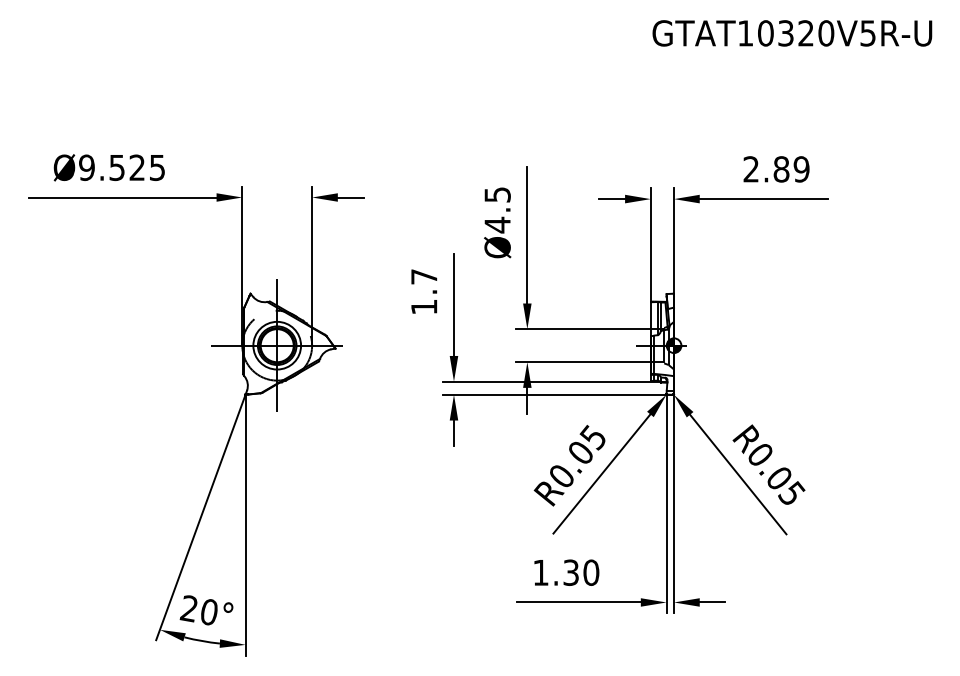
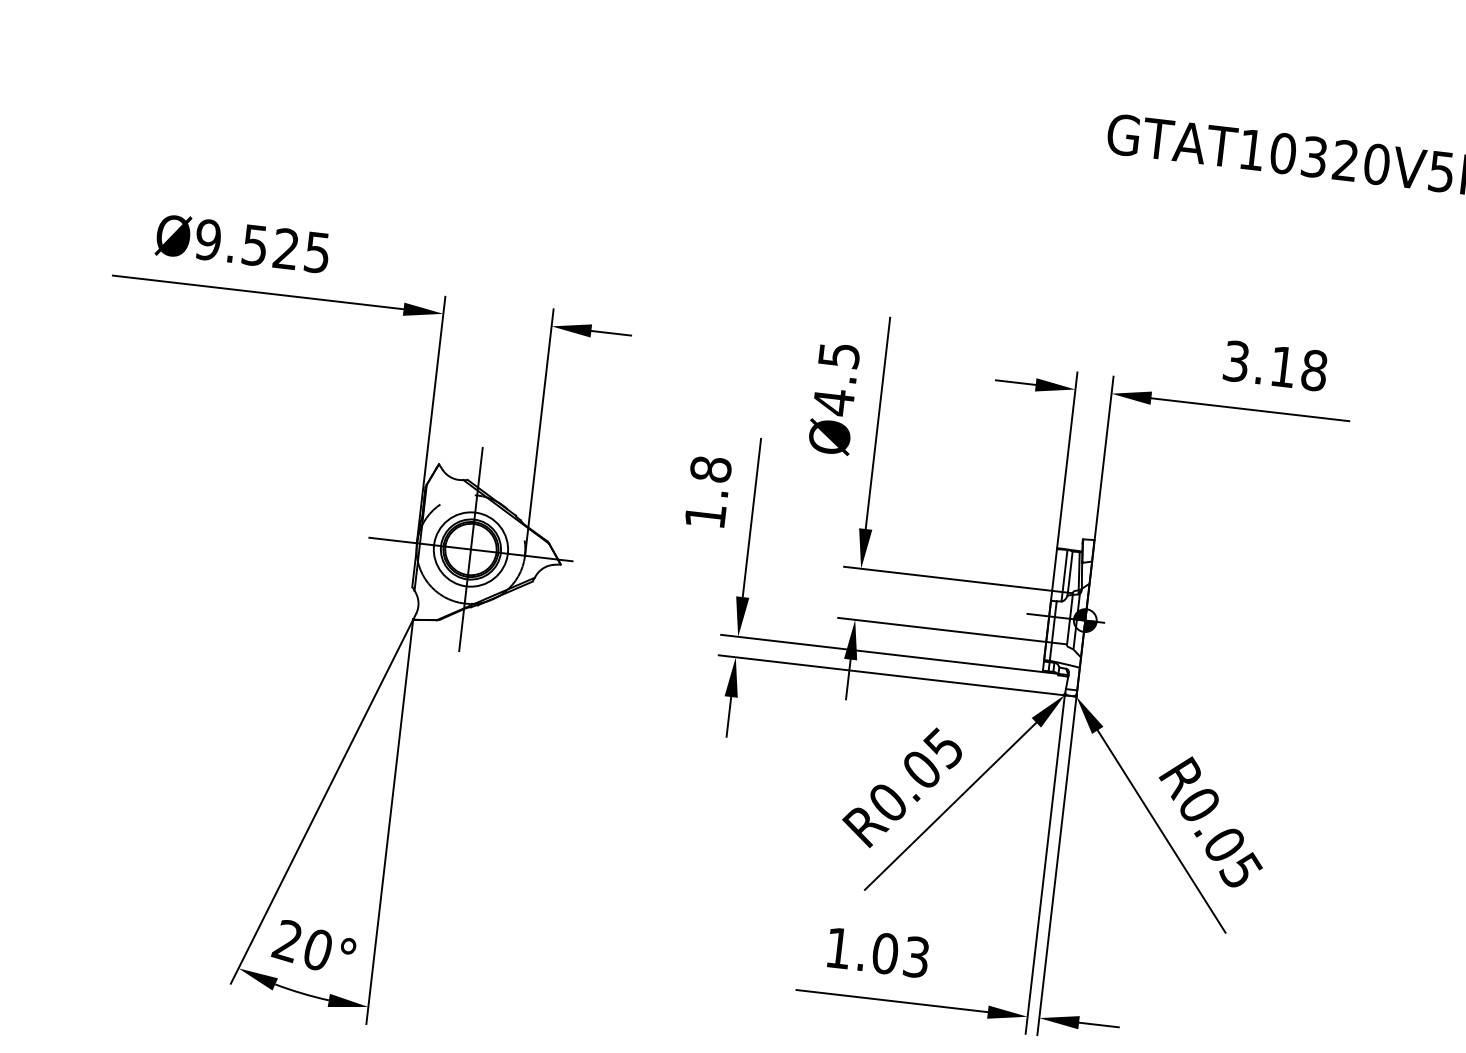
text: (776, 169) -> (1275, 366), 2.89 -> 3.18
text: (424, 276) -> (711, 468), 1.7 -> 1.8
text: (581, 572) -> (901, 955), 1.30 -> 1.03

